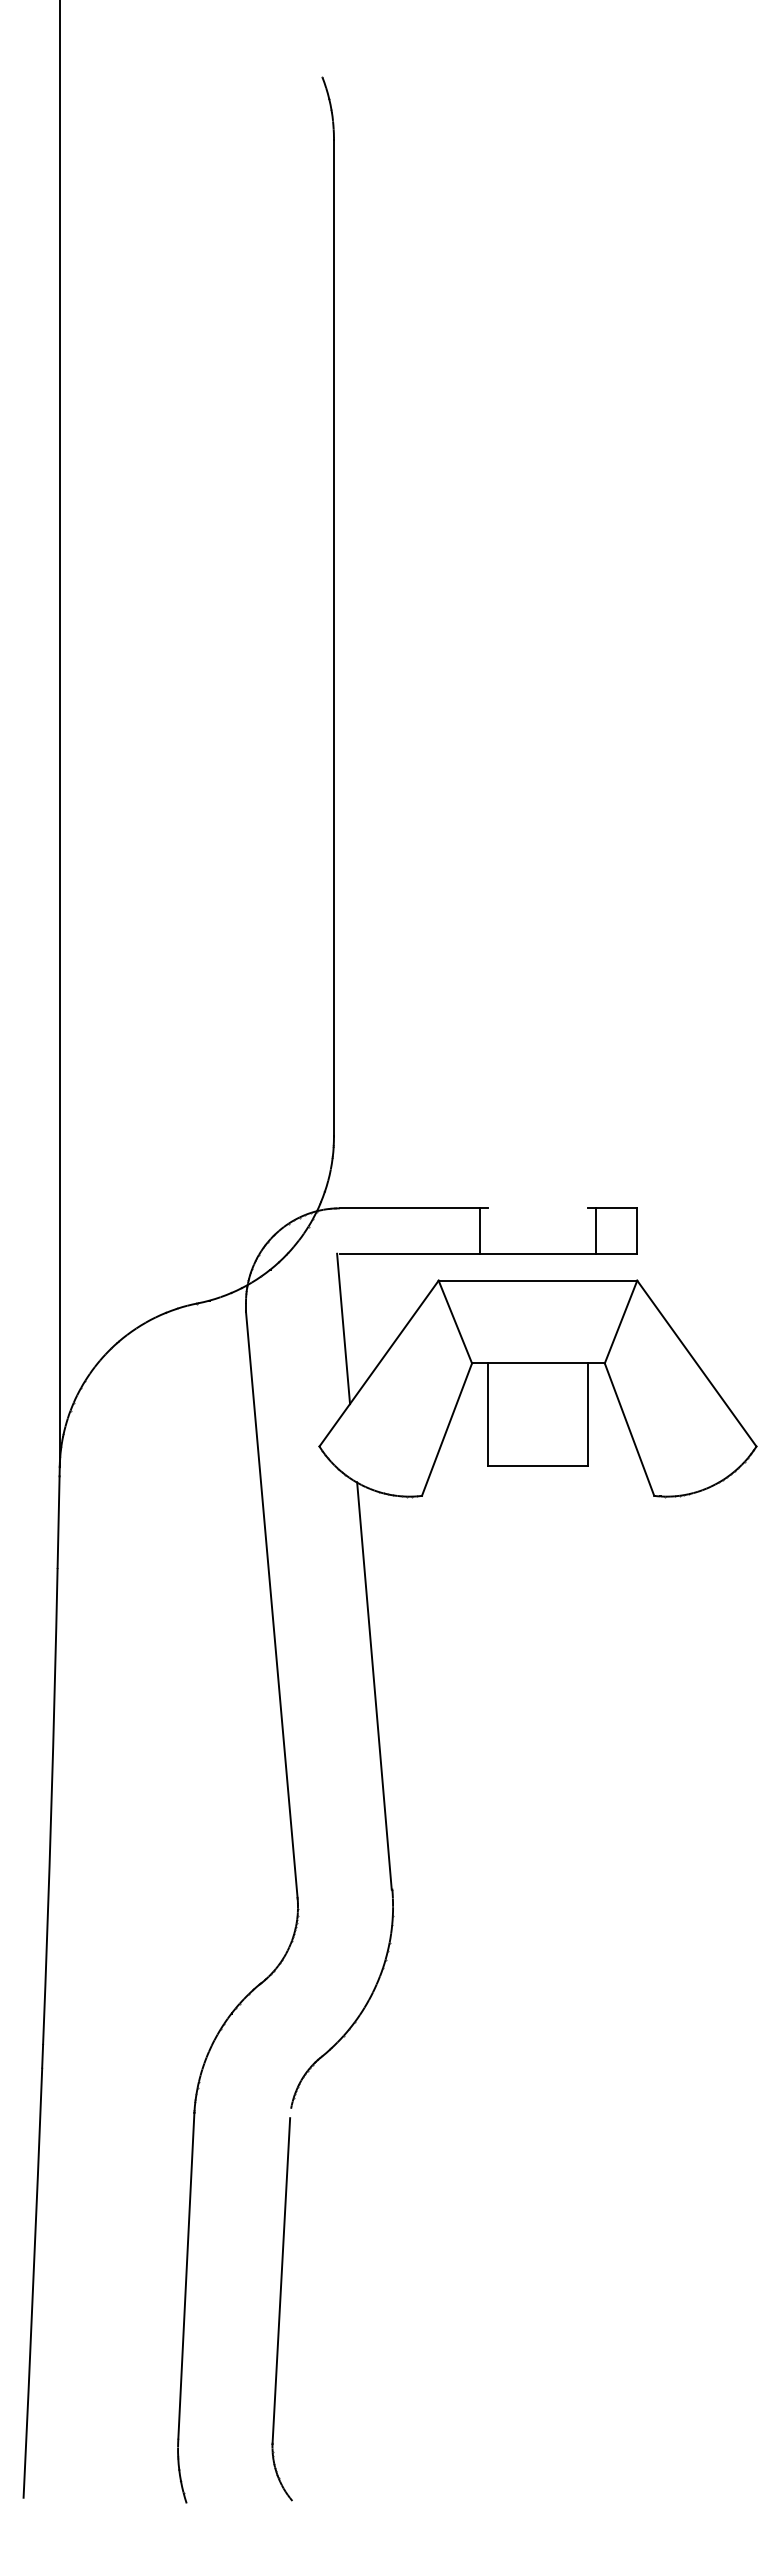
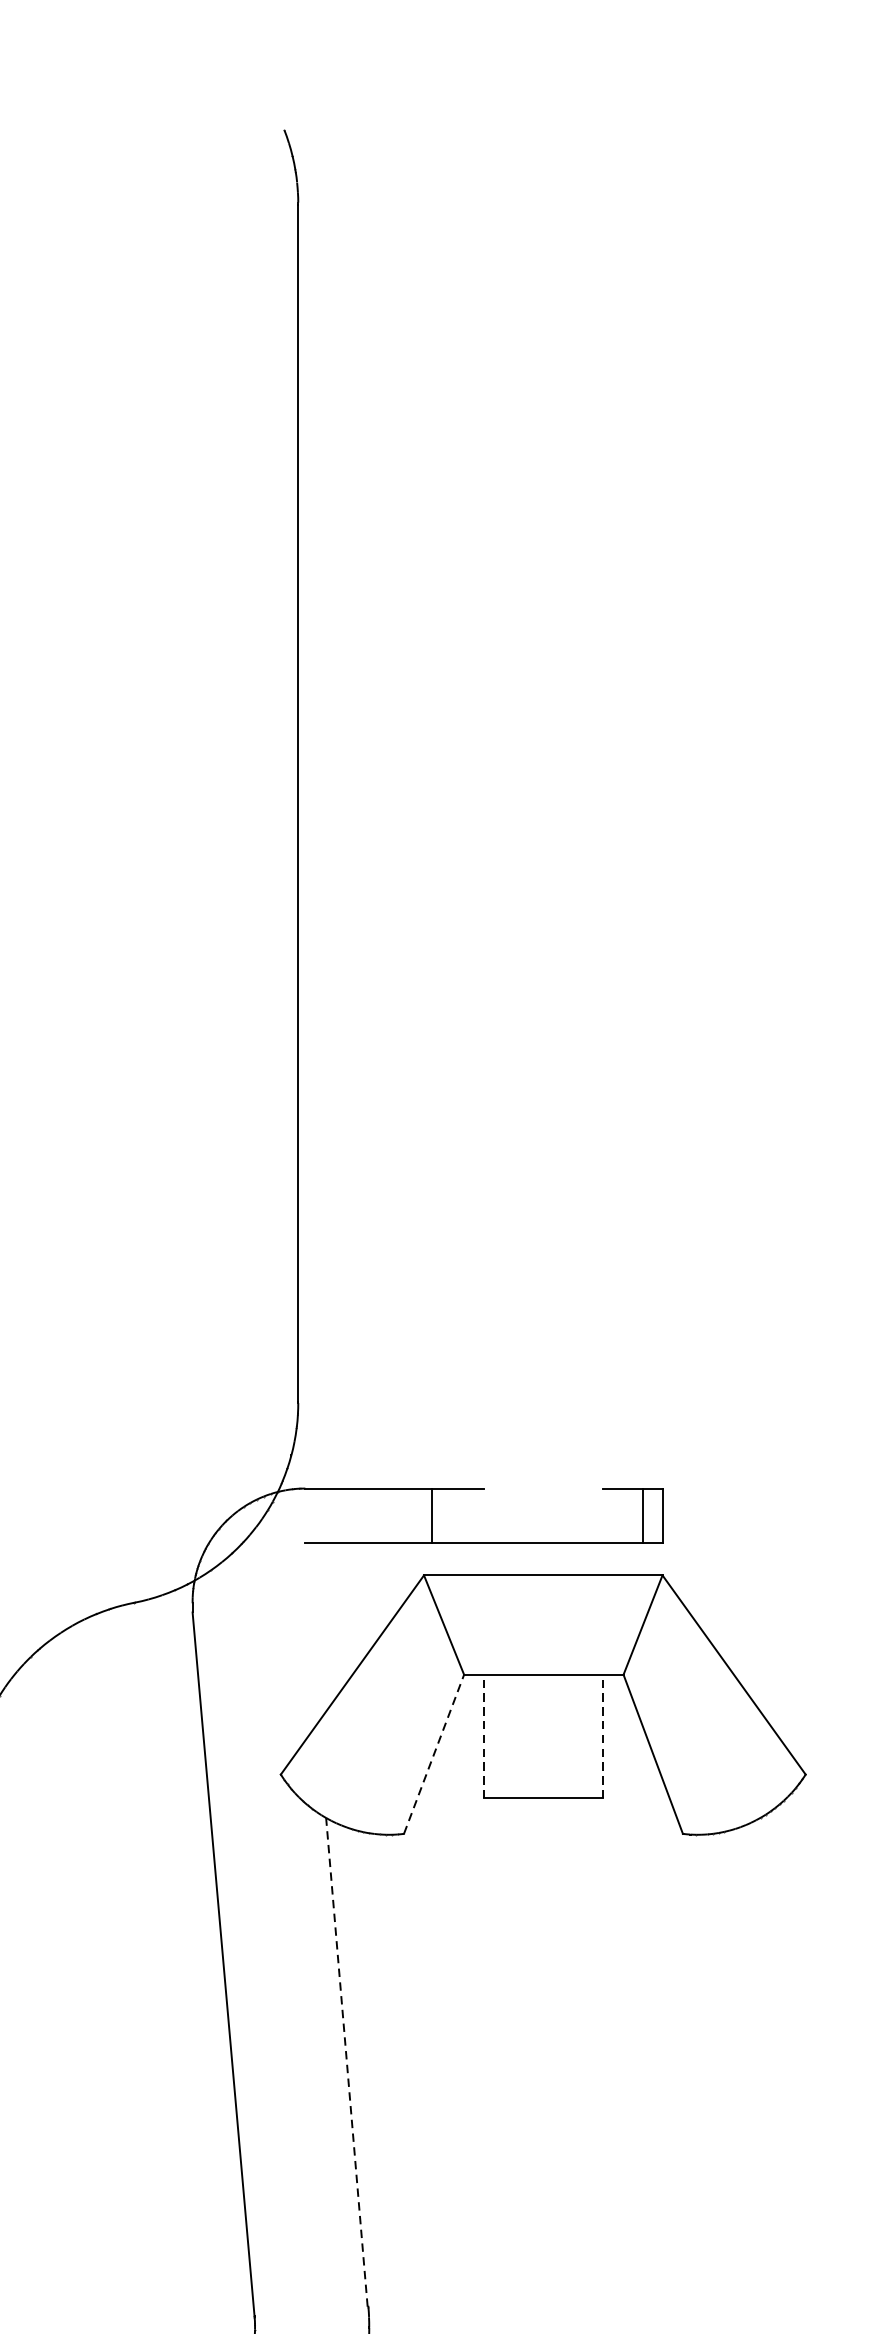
line: (480, 1230) -> (432, 1515), moved
line: (595, 1230) -> (642, 1515), moved
line: (343, 1328) -> (309, 1632), removed
line: (488, 1414) -> (483, 1736), solid -> dashed
line: (587, 1414) -> (602, 1736), solid -> dashed
line: (447, 1429) -> (434, 1754), solid -> dashed
line: (374, 1685) -> (346, 2061), solid -> dashed

